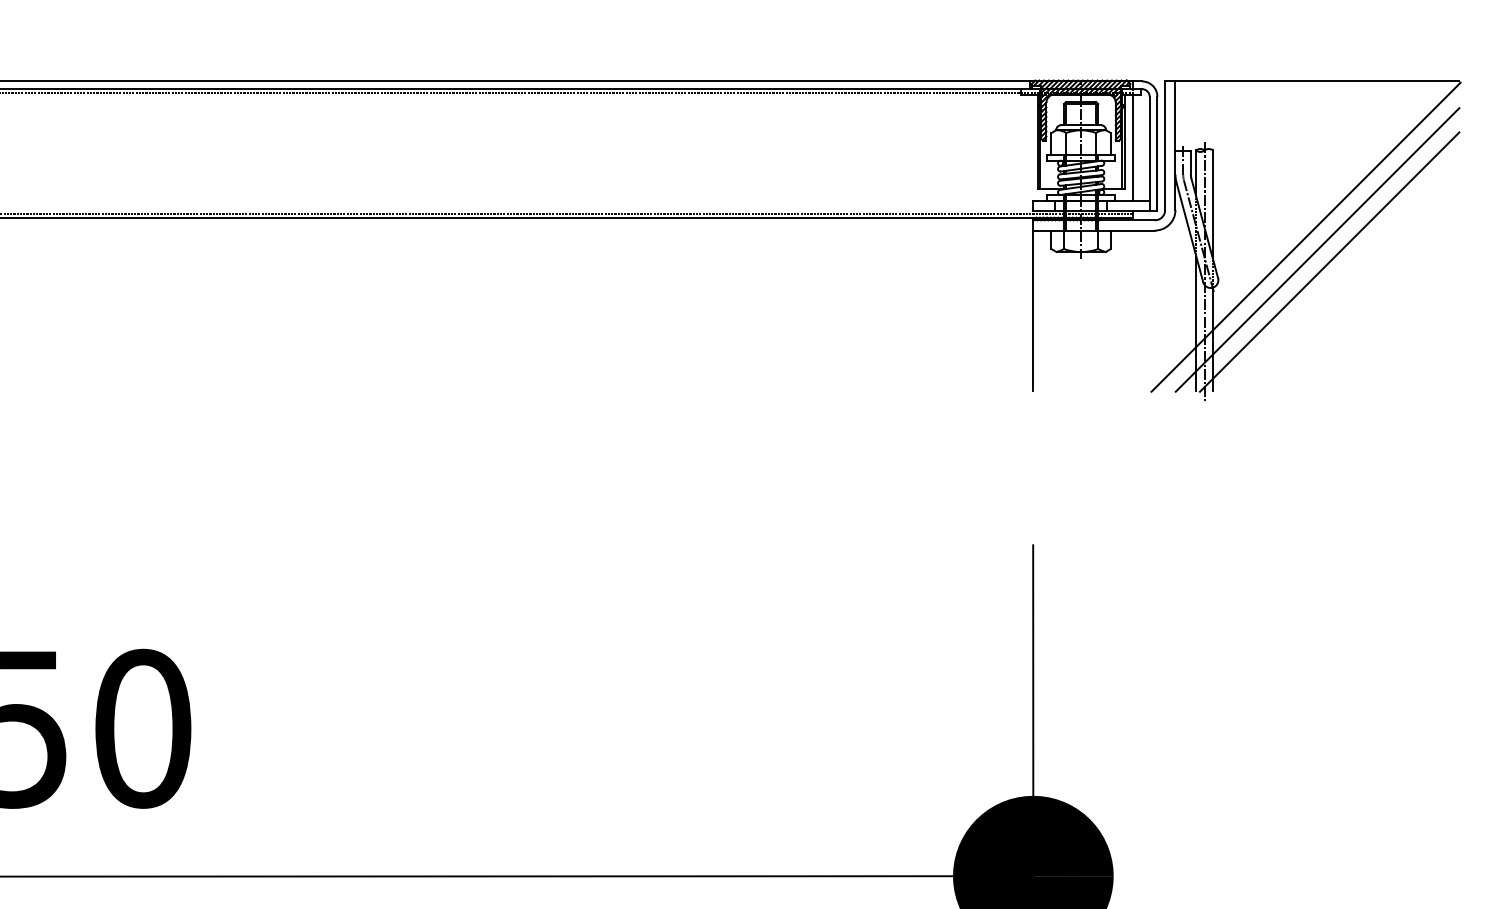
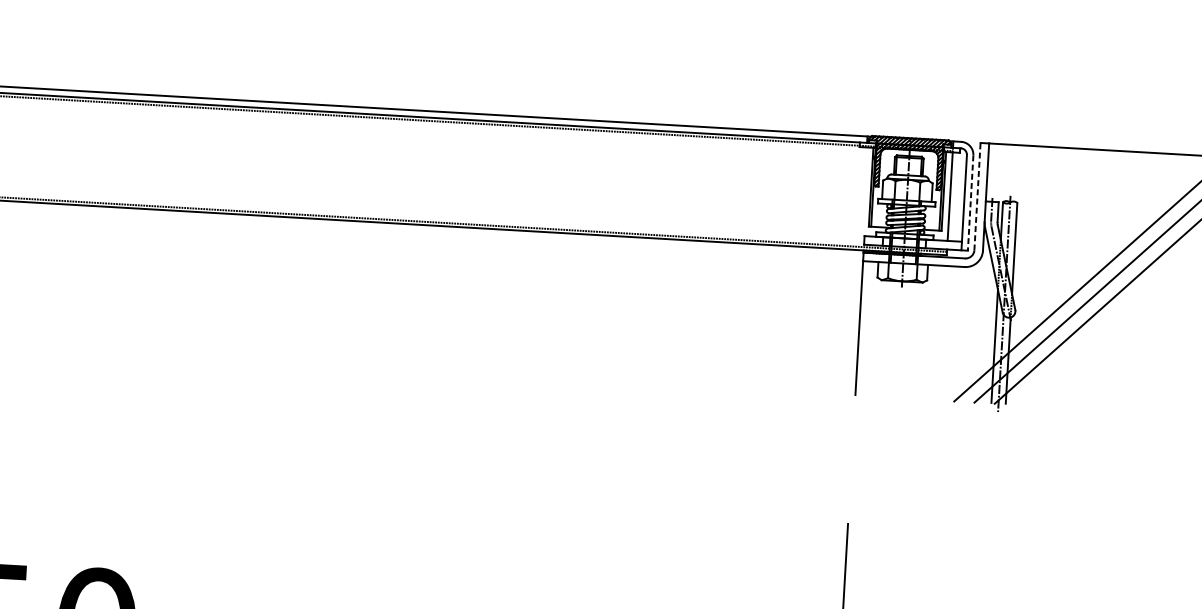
line: (1165, 145) -> (977, 196), solid -> dashed
line: (1157, 154) -> (970, 203), solid -> dashed

